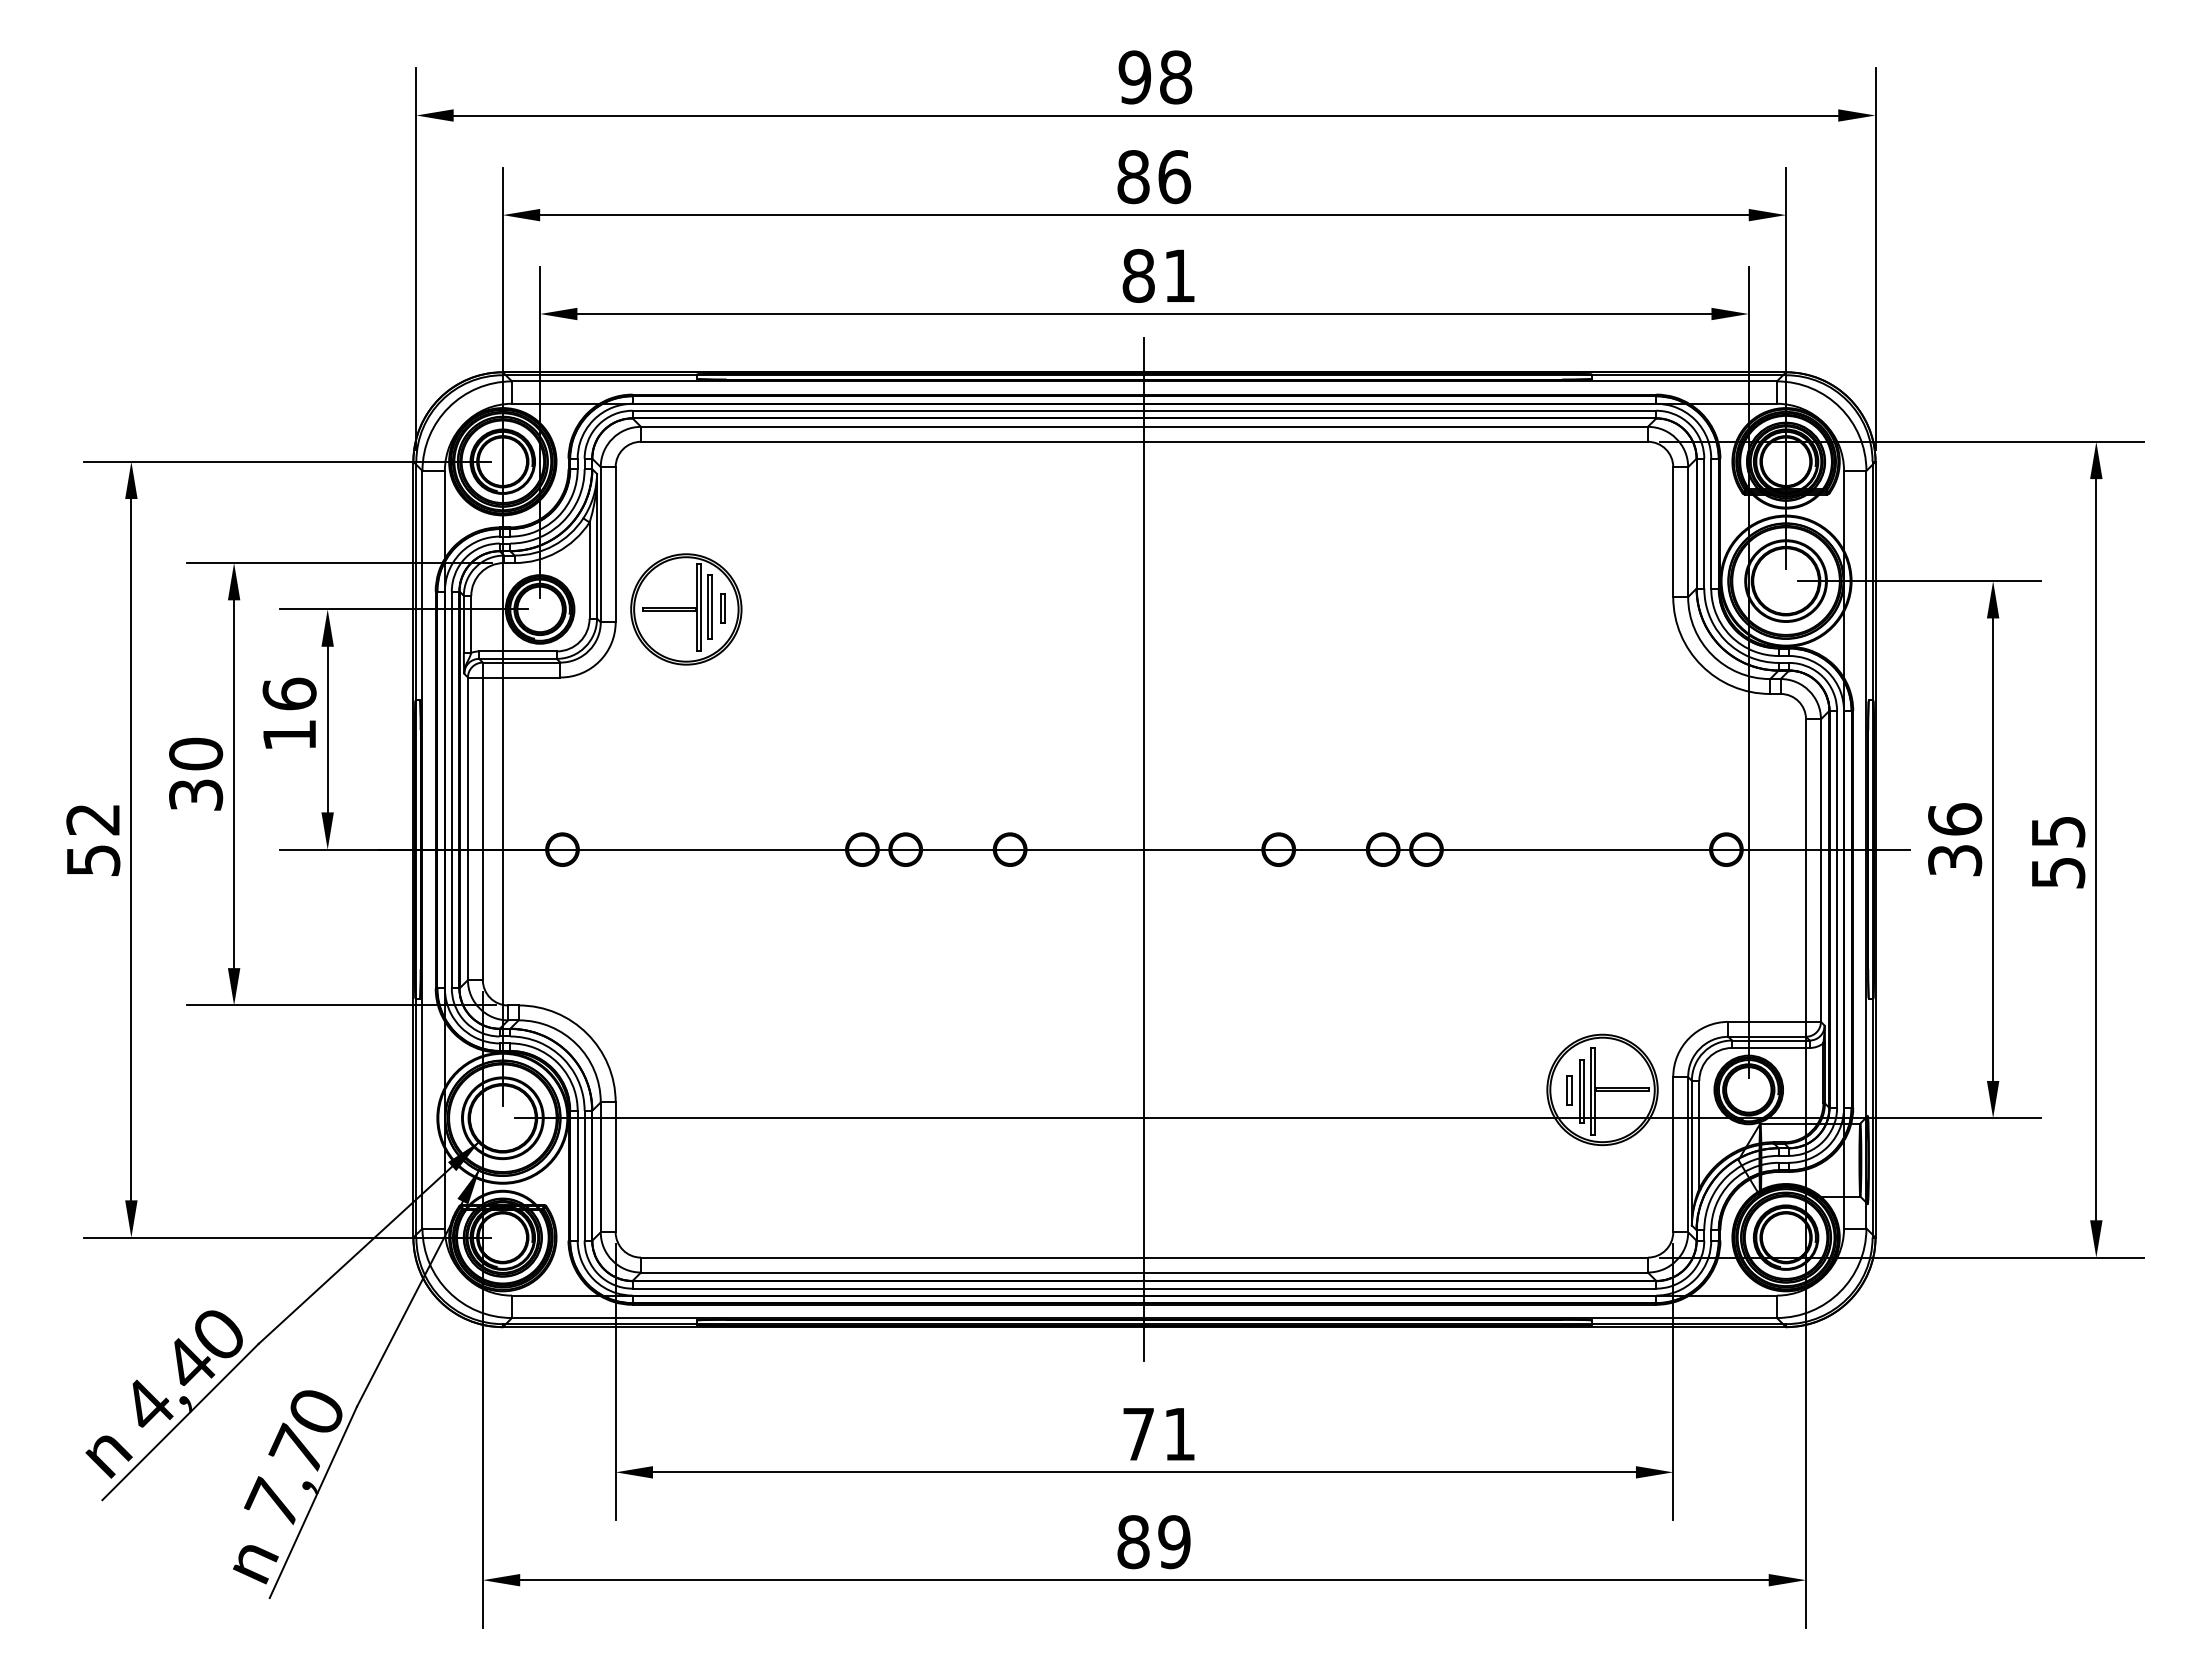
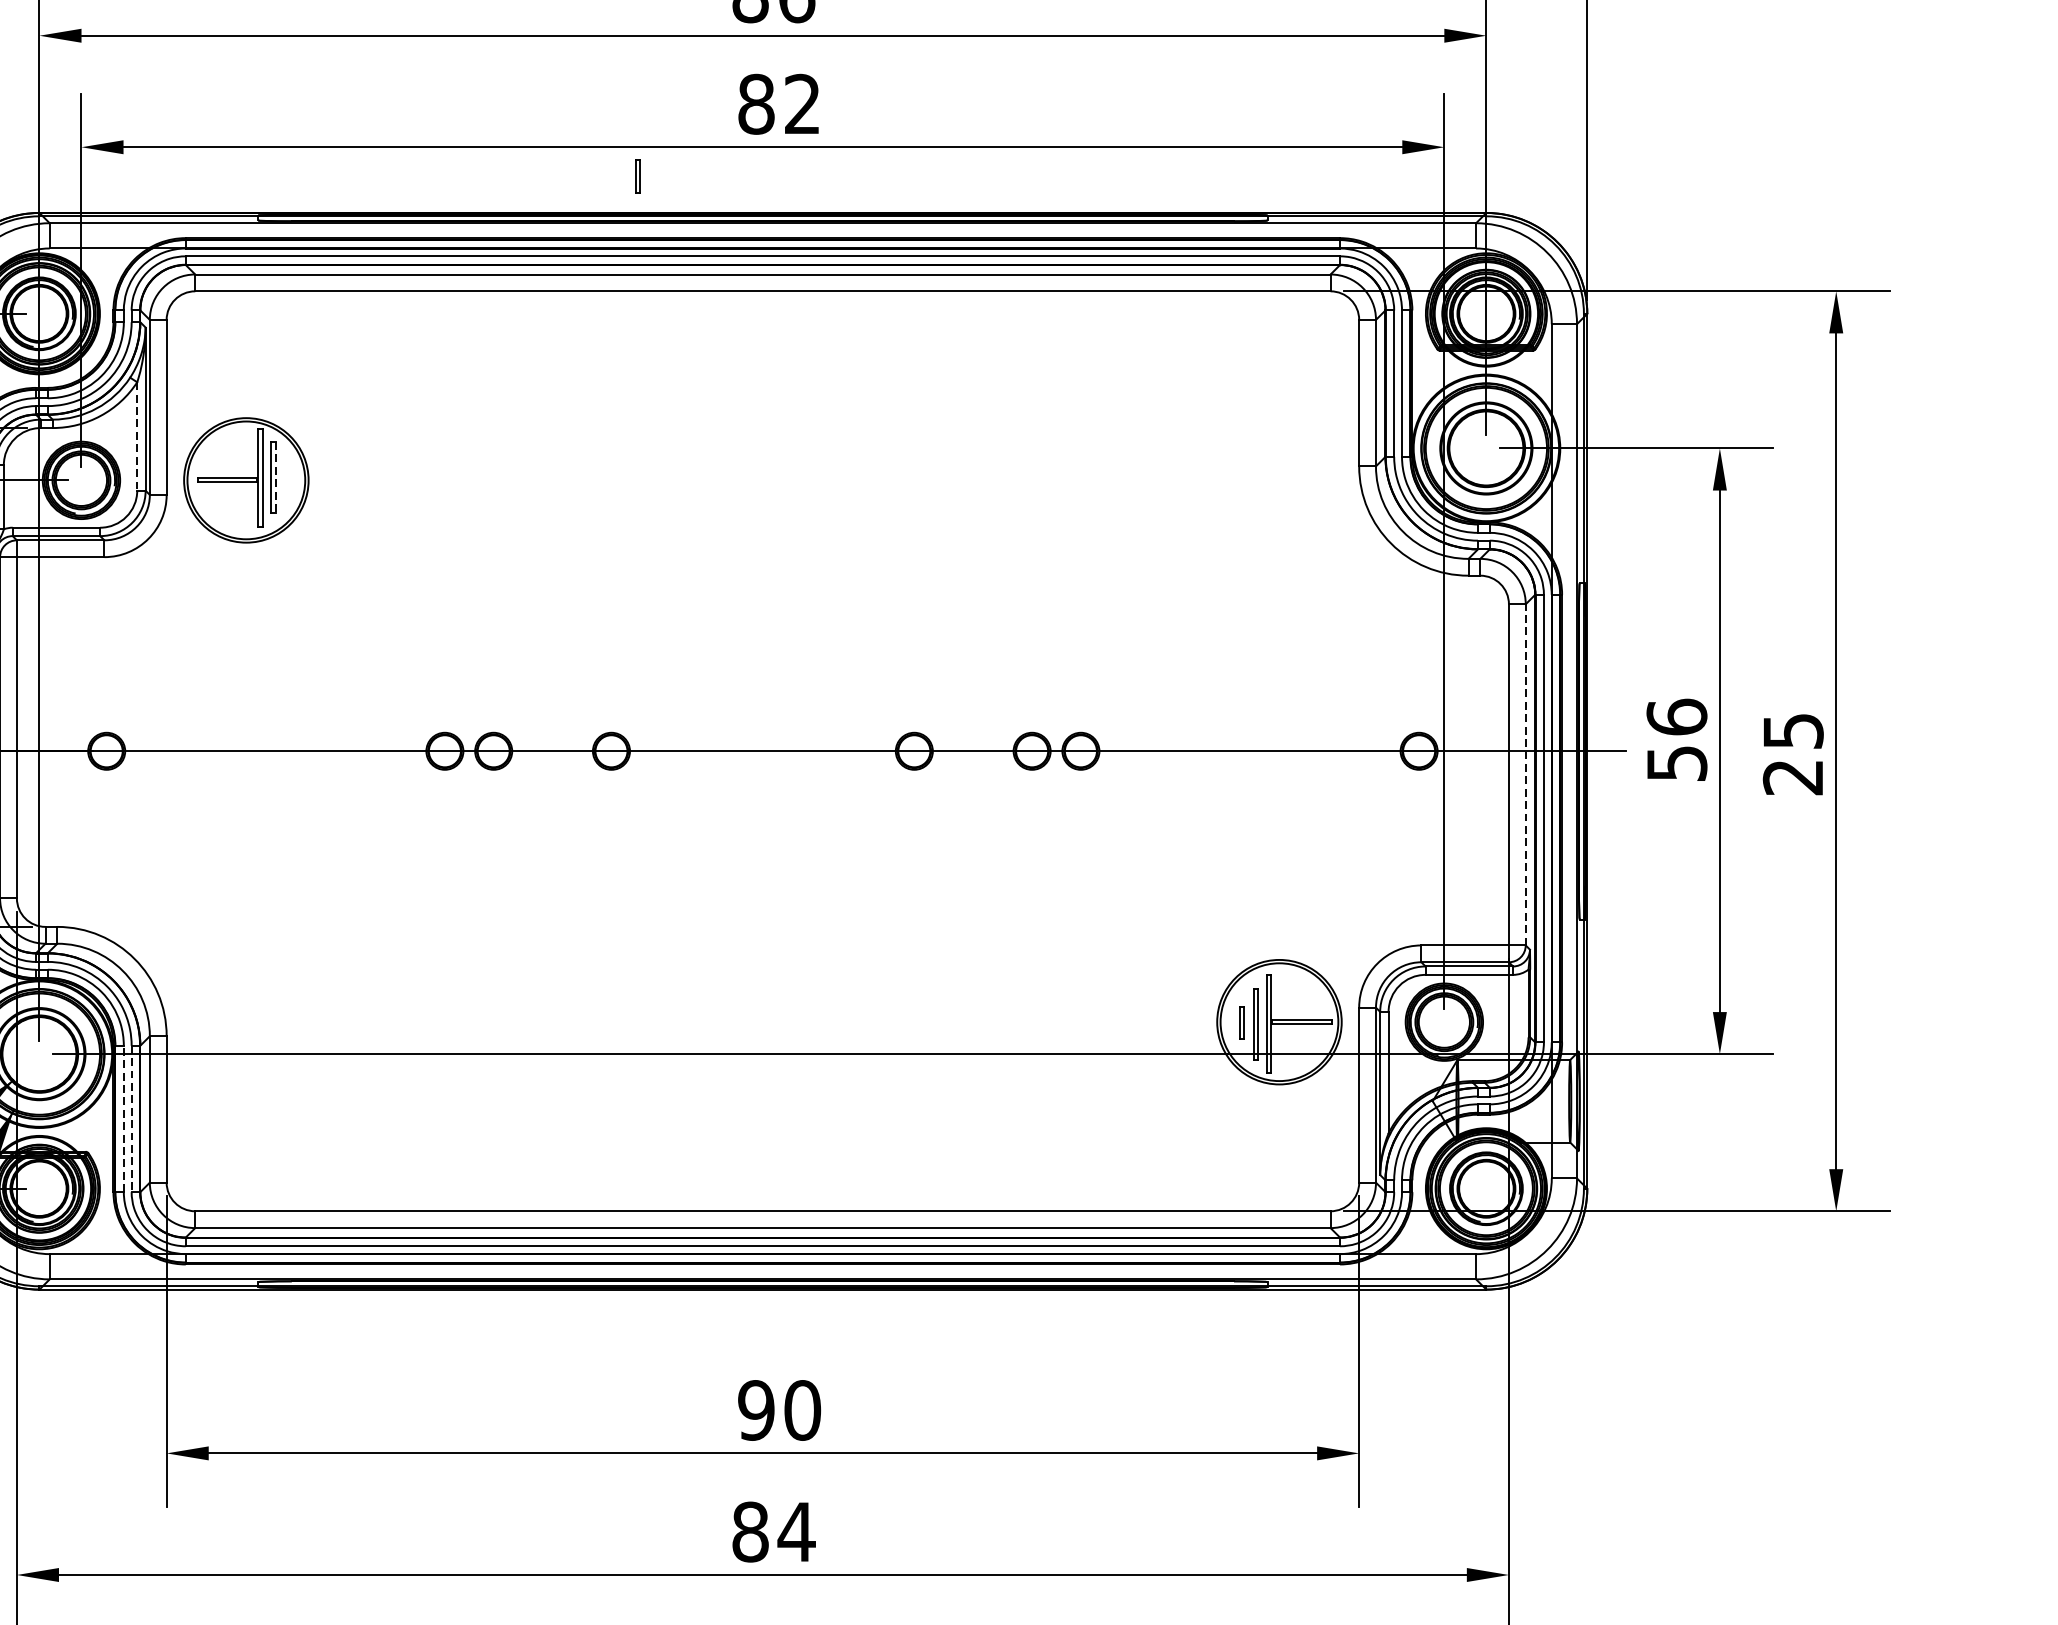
text: (1179, 275) -> (802, 103), 81 -> 82
line: (589, 571) -> (137, 437), solid -> dashed
line: (712, 607) -> (275, 478), solid -> dashed
part: (722, 608) -> (637, 177), moved
line: (1144, 849) -> (762, 751), removed
text: (1954, 860) -> (1676, 763), 36 -> 56
line: (1820, 870) -> (1525, 774), solid -> dashed
text: (2058, 873) -> (1793, 778), 55 -> 25
line: (577, 1175) -> (123, 1118), solid -> dashed
line: (584, 1175) -> (131, 1118), solid -> dashed
text: (1158, 1434) -> (778, 1410), 71 -> 90
text: (1174, 1542) -> (796, 1532), 89 -> 84

